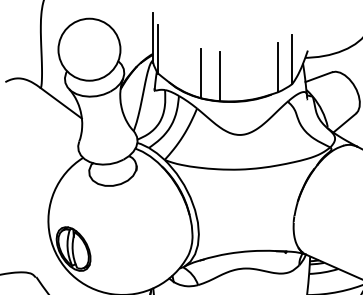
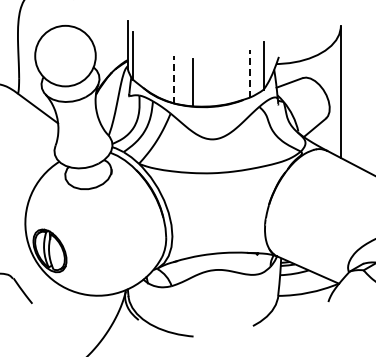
line: (277, 67) -> (249, 73), solid -> dashed
line: (201, 73) -> (174, 79), solid -> dashed

